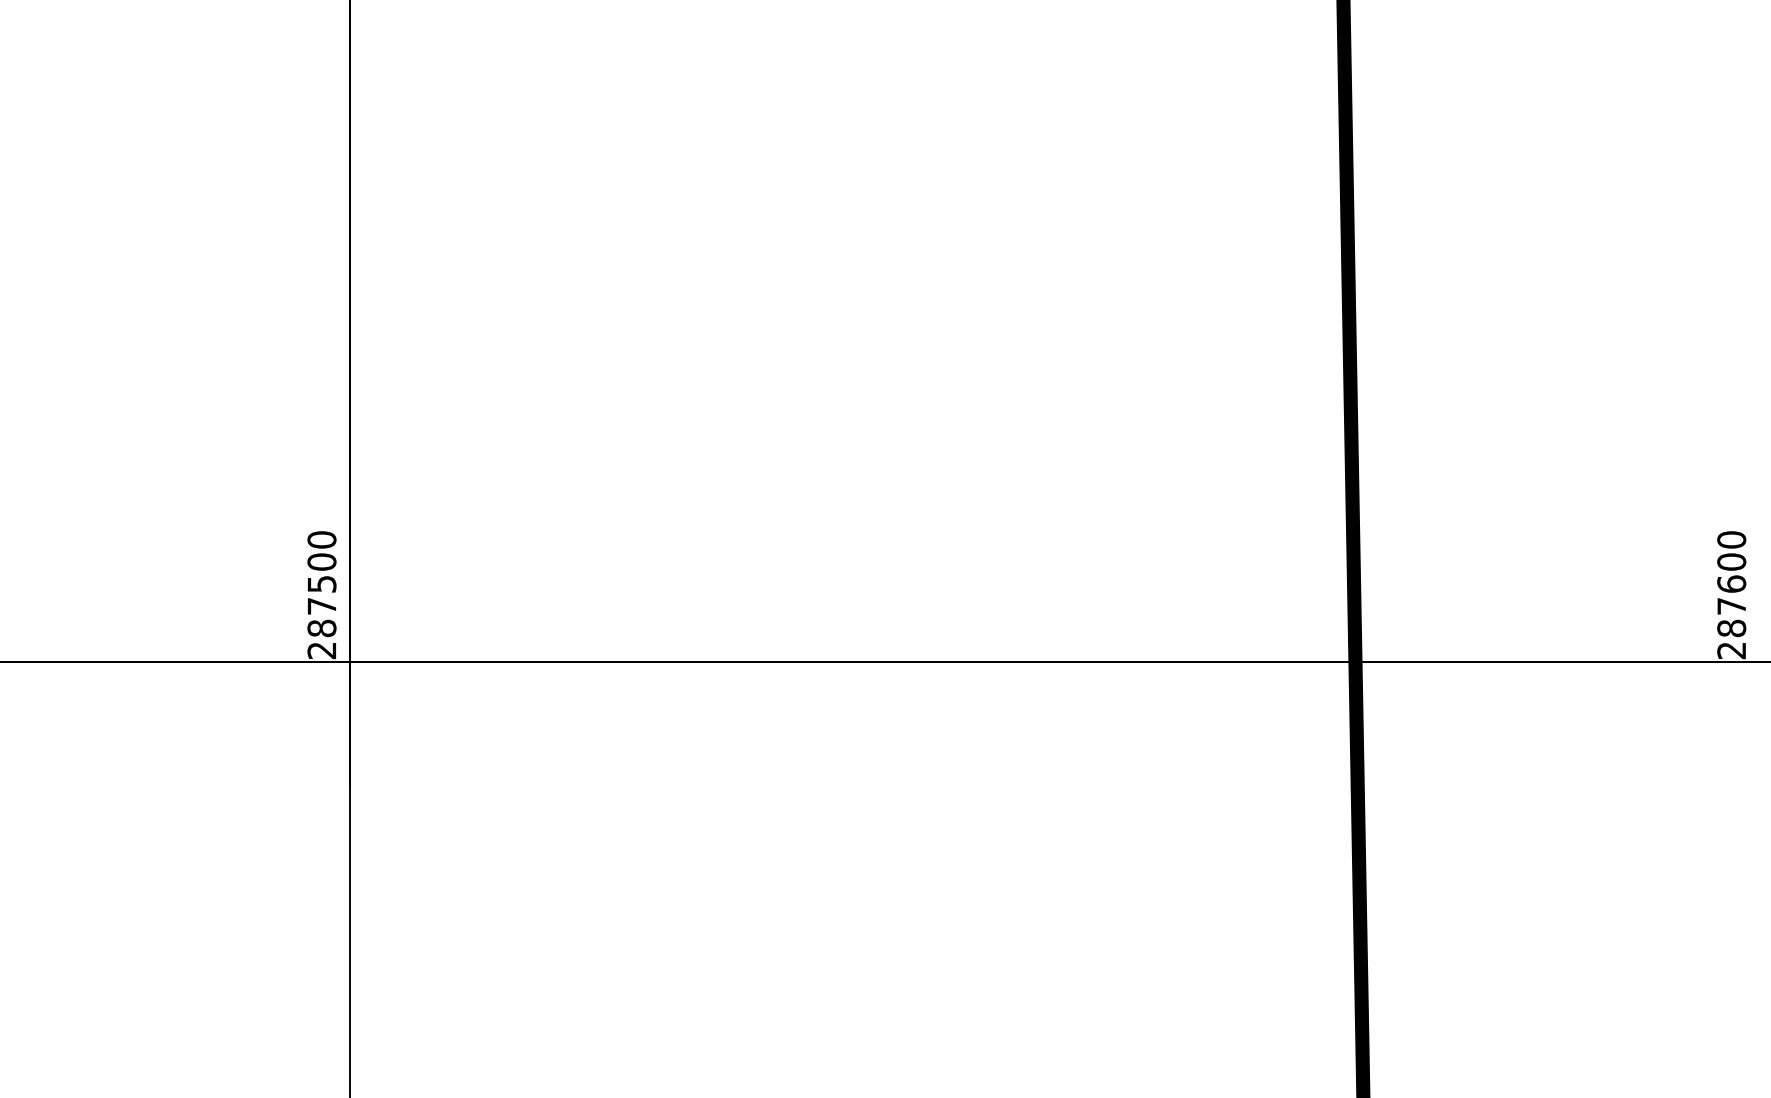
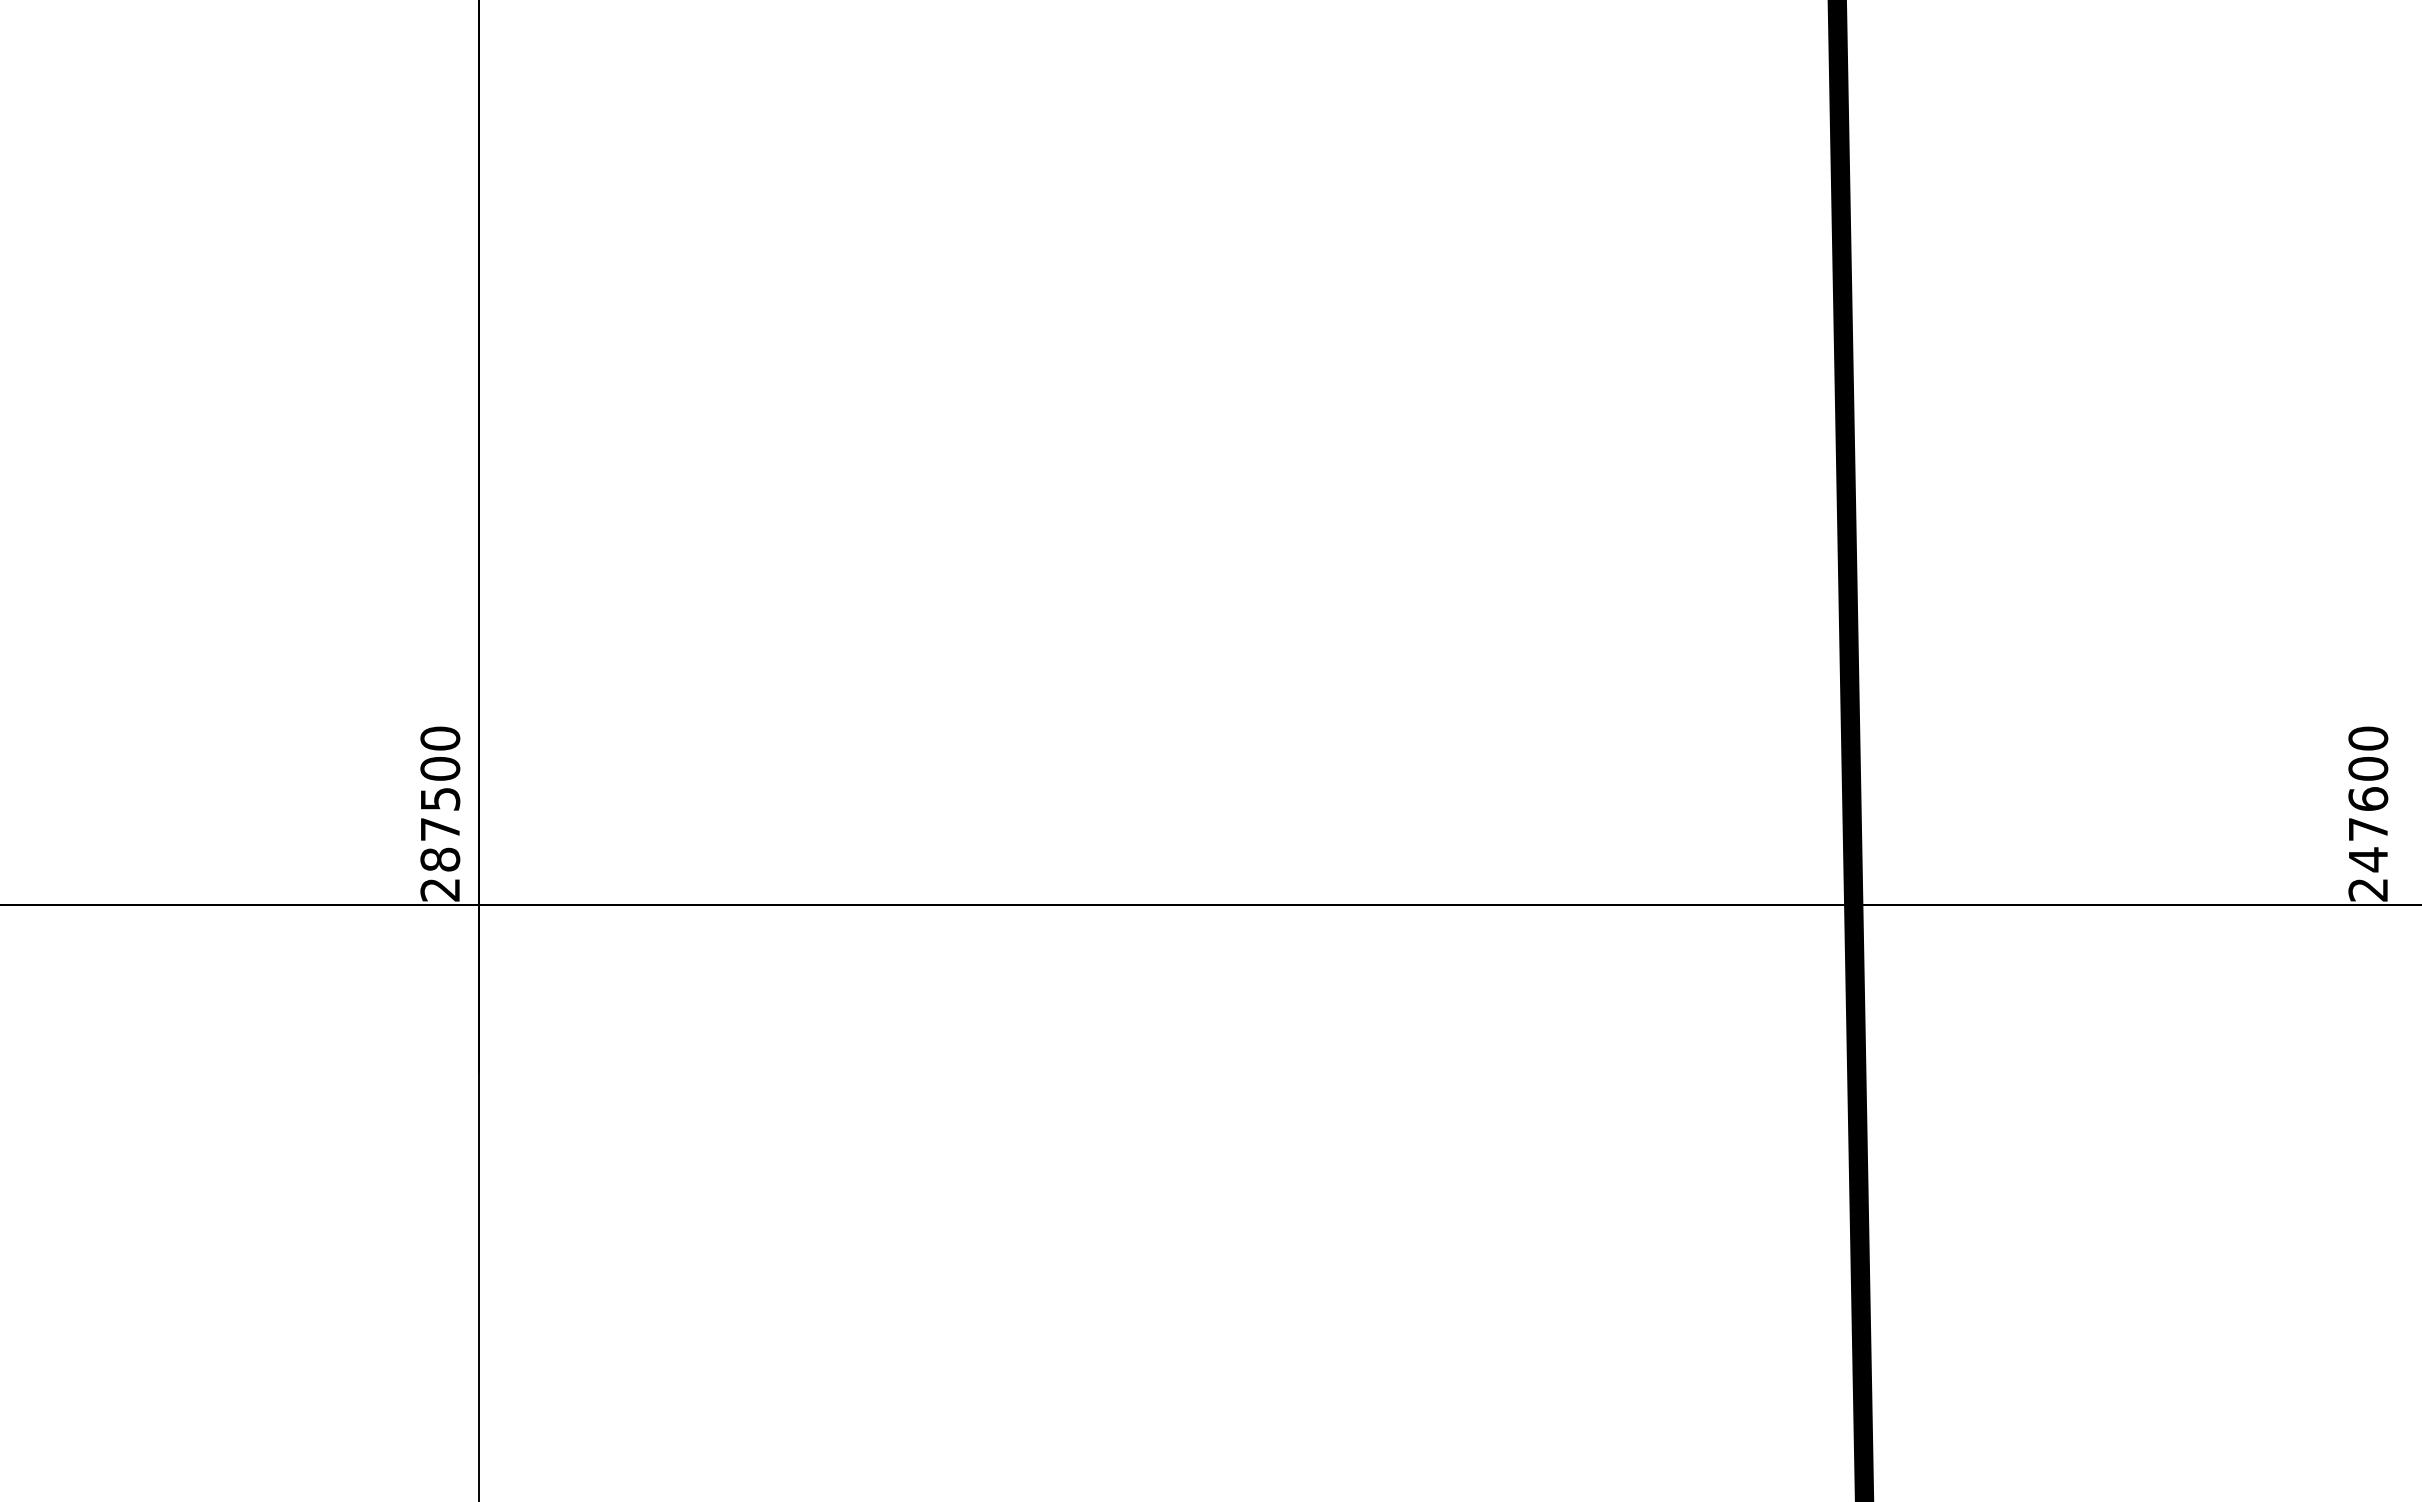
text: (1731, 628) -> (2368, 859), 287600 -> 247600

